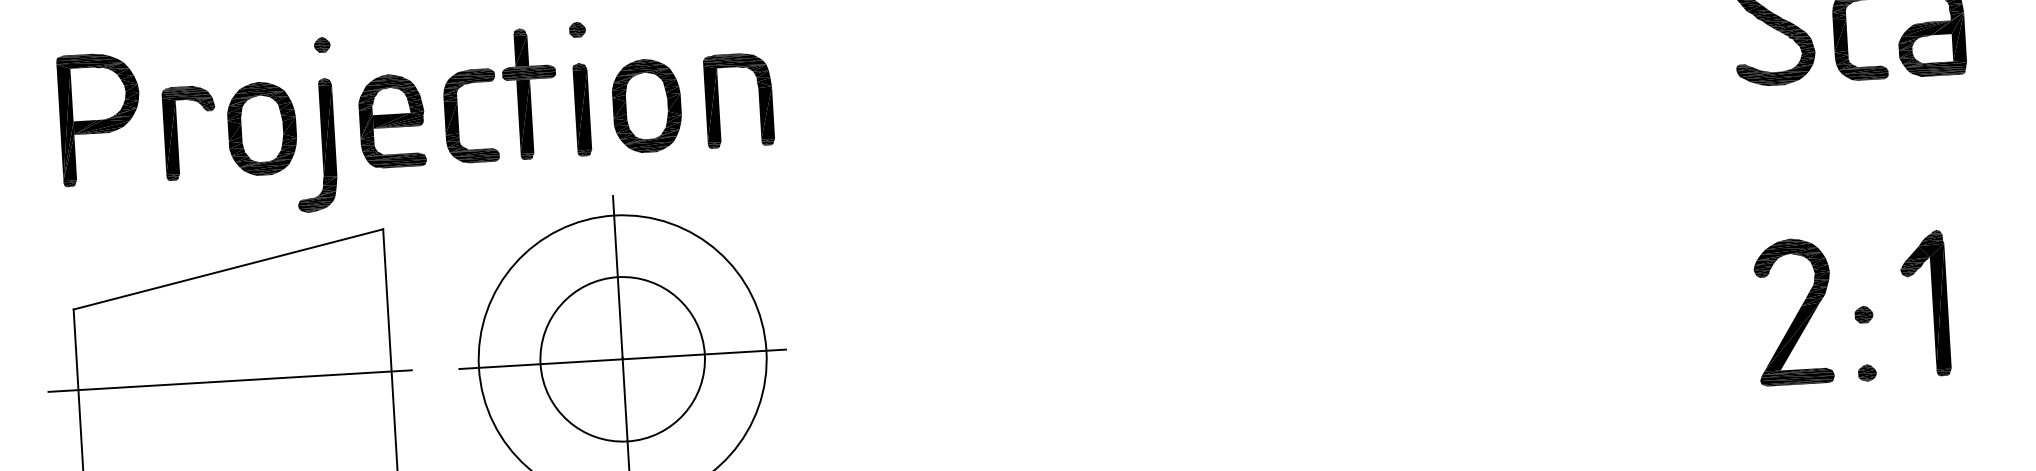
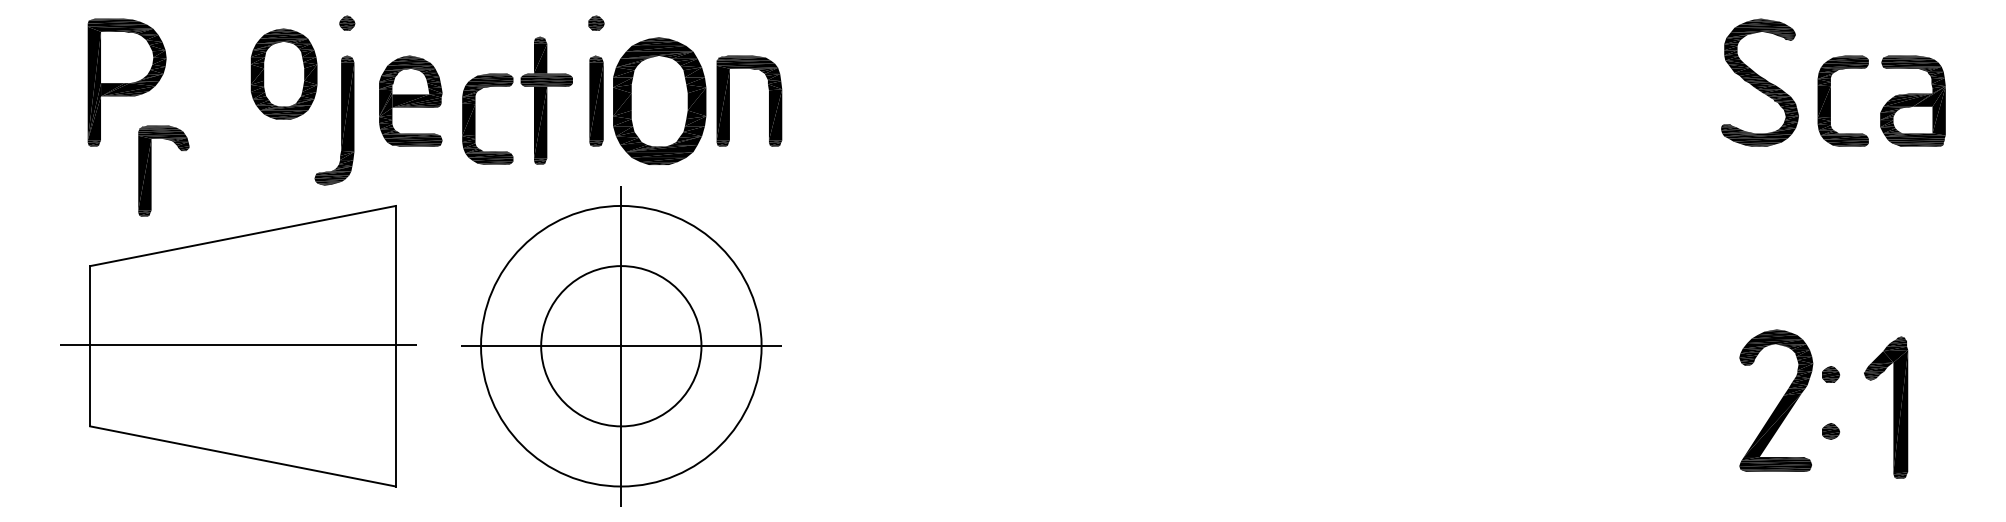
part: (505, 80) -> (523, 86), moved
part: (646, 105) -> (659, 100), size x1.4
part: (261, 128) -> (283, 73), moved
part: (177, 133) -> (151, 170), moved
part: (1932, 303) -> (1893, 407), moved
part: (1794, 311) -> (1776, 400), moved

